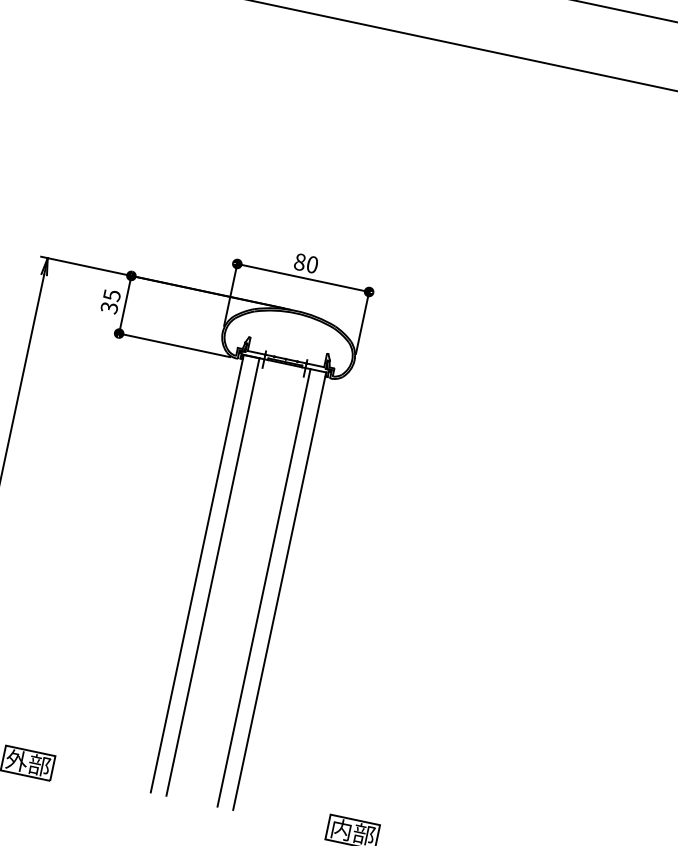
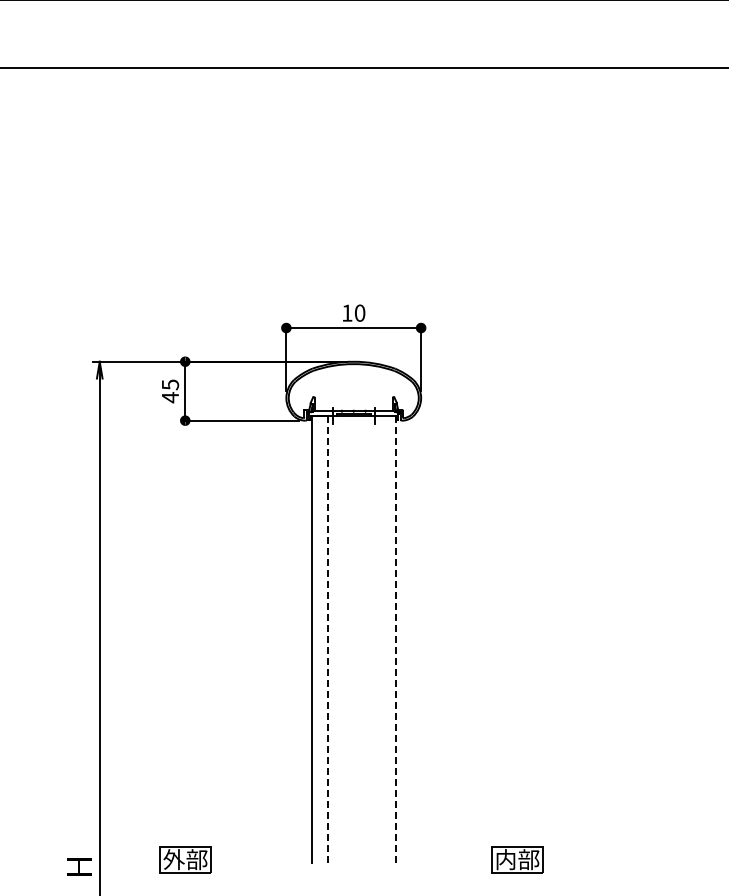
text: (300, 261) -> (347, 312), 80 -> 10
text: (109, 307) -> (170, 397), 35 -> 45
line: (212, 577) -> (327, 639), solid -> dashed
line: (263, 587) -> (379, 638), removed
line: (279, 591) -> (395, 639), solid -> dashed

